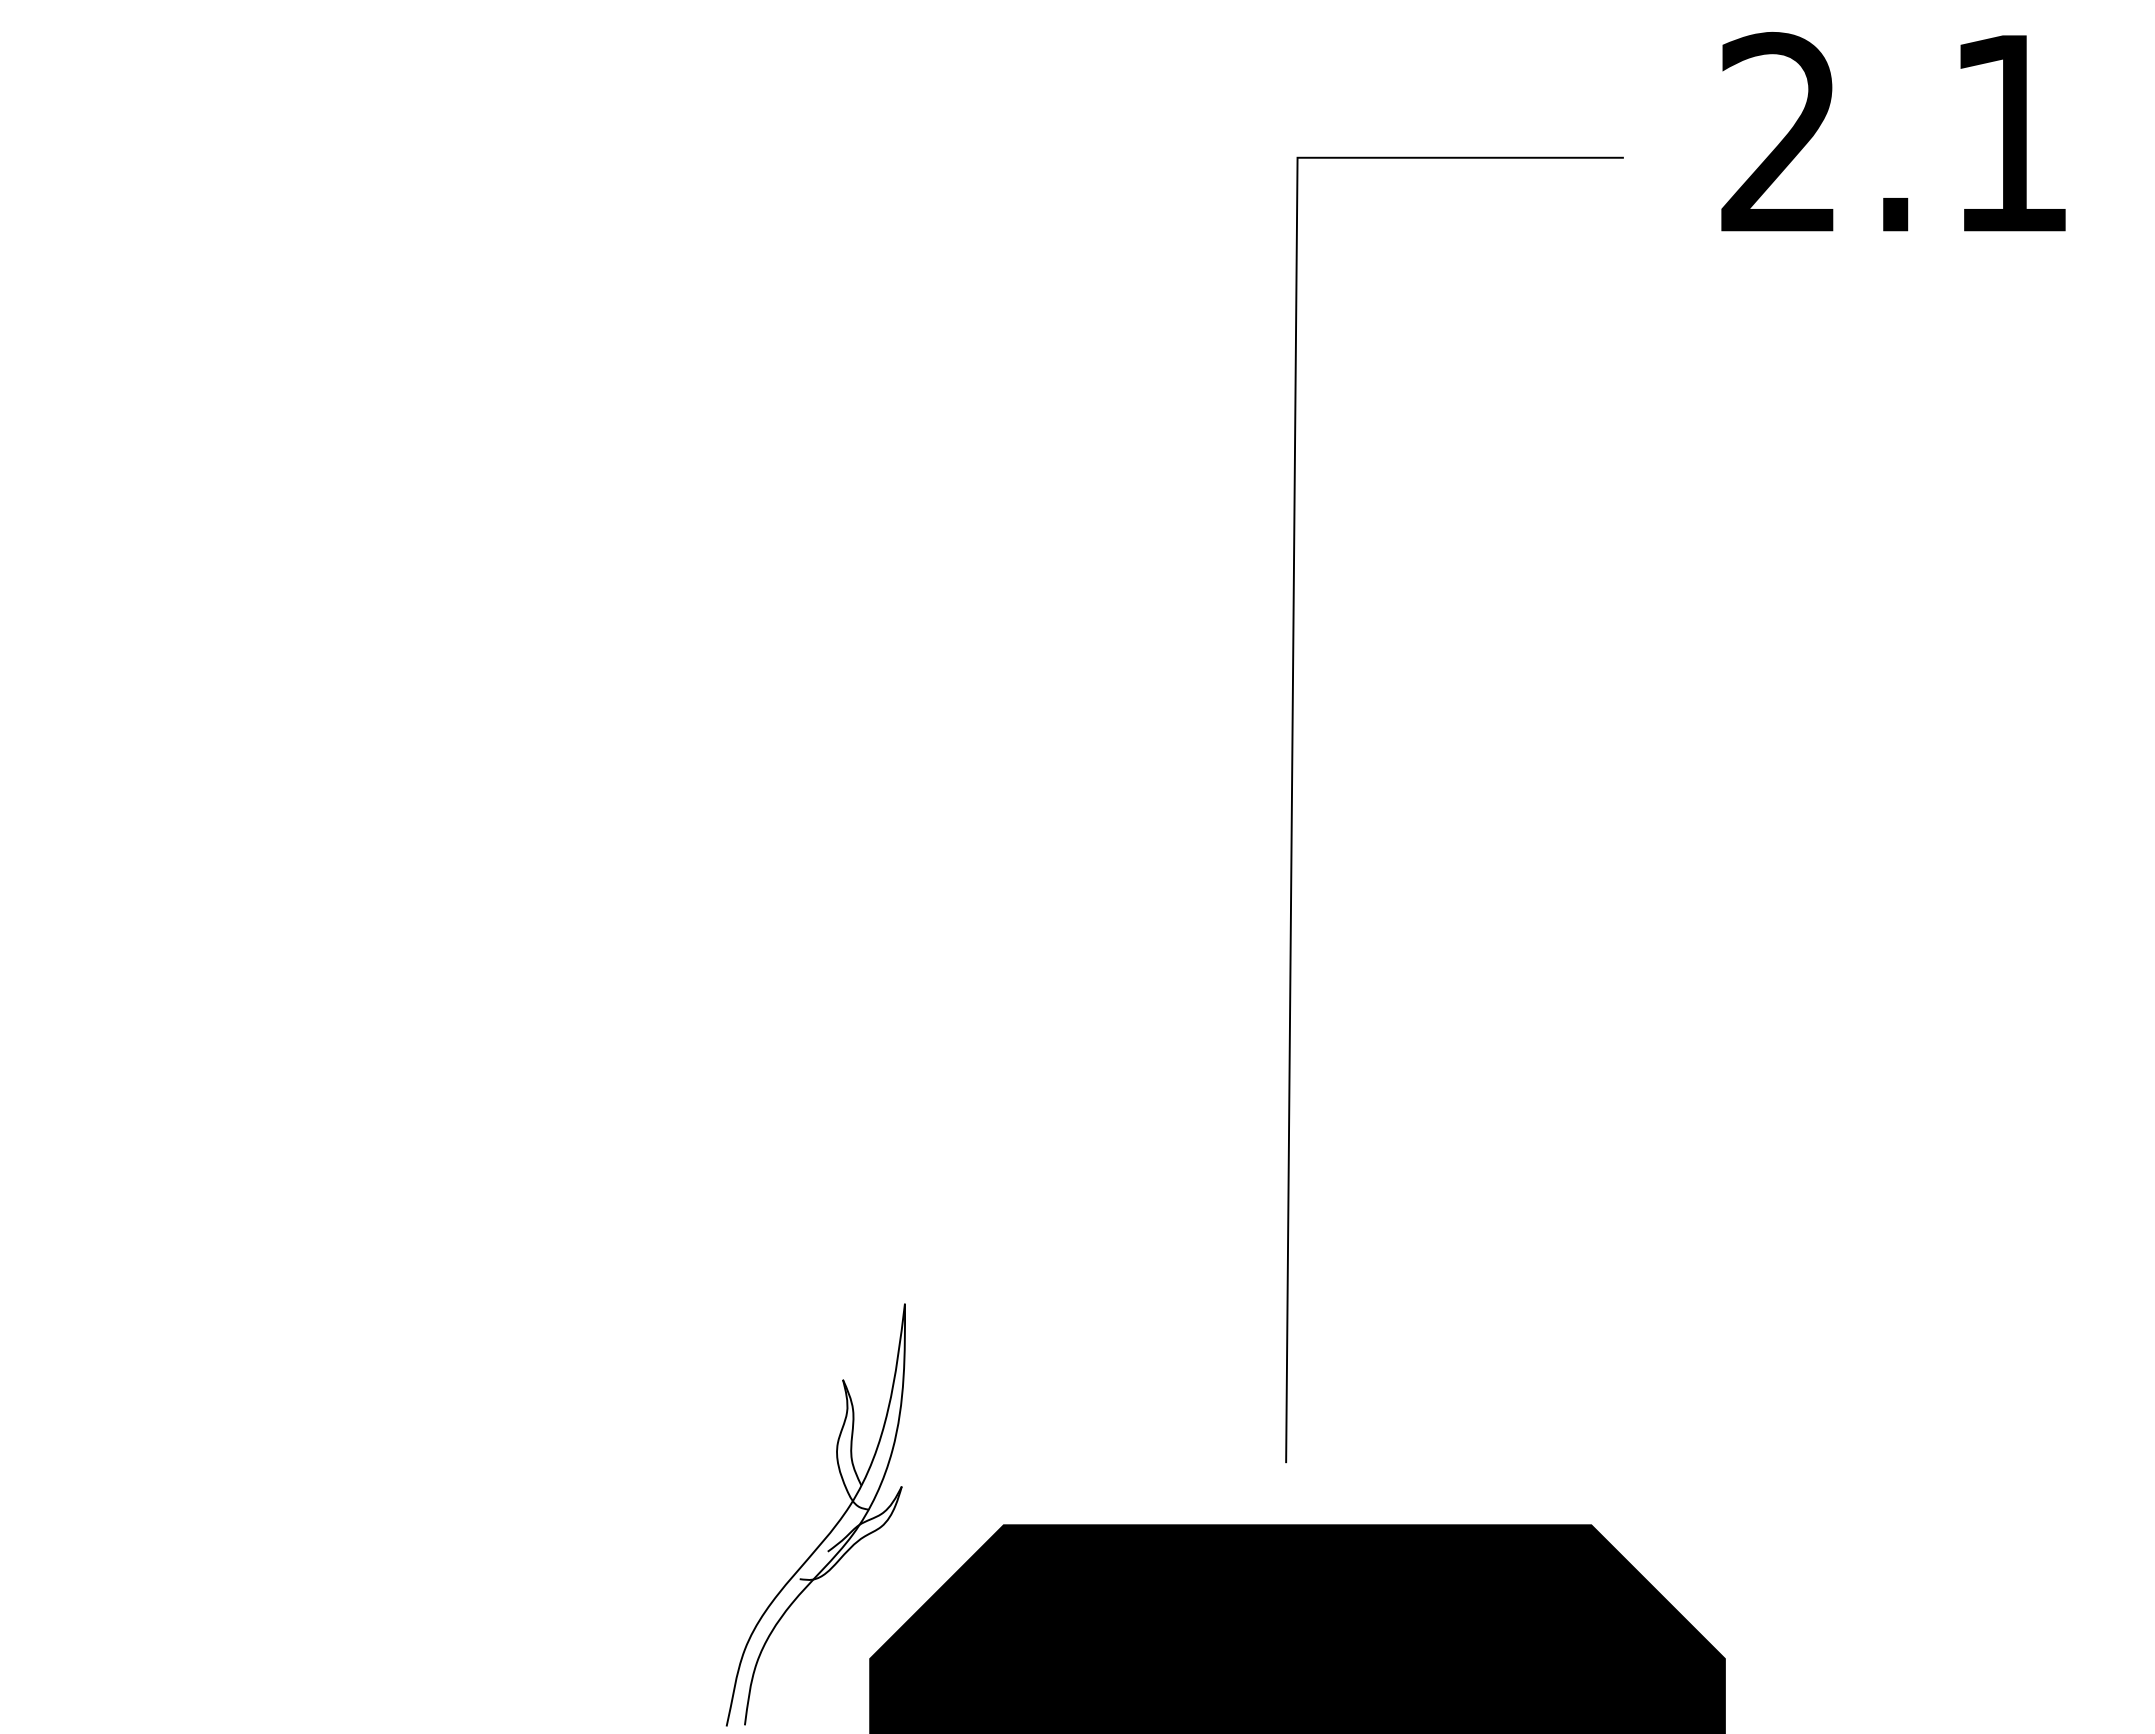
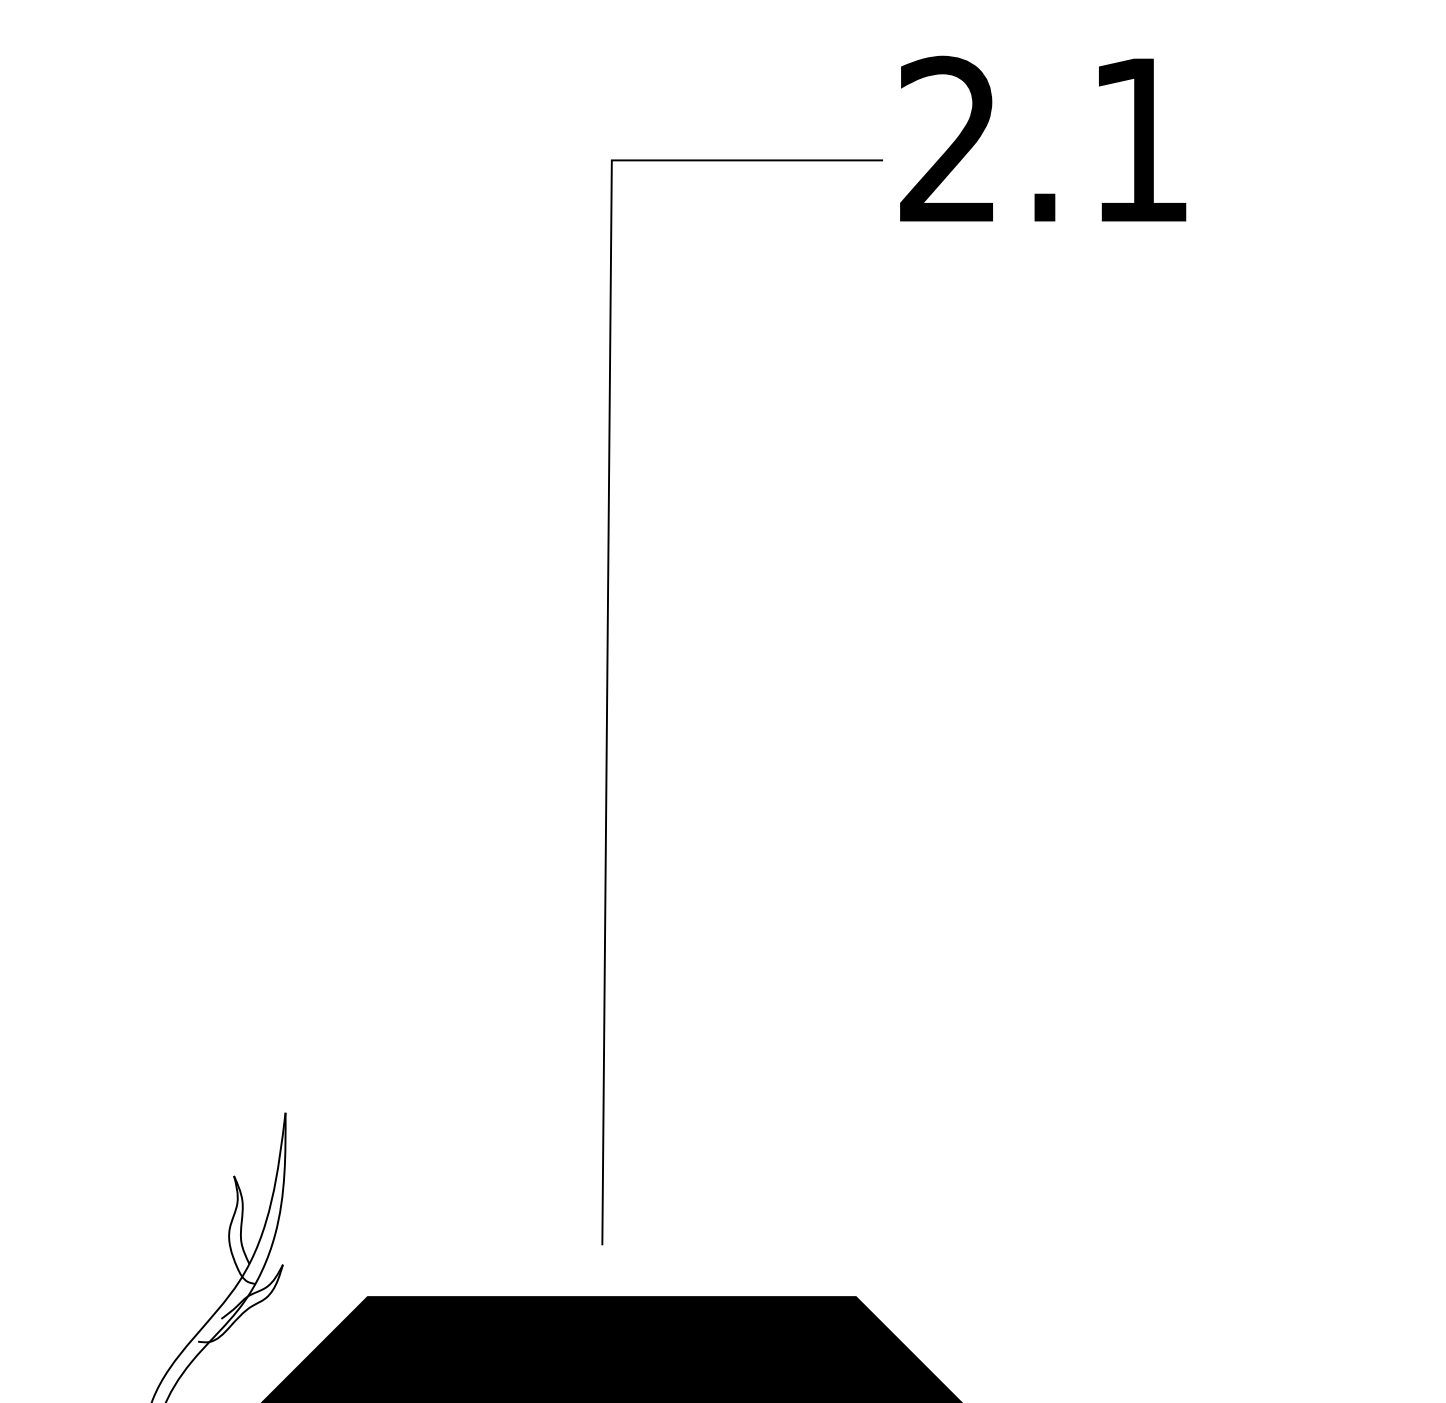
text: (1893, 131) -> (1043, 138), moved

